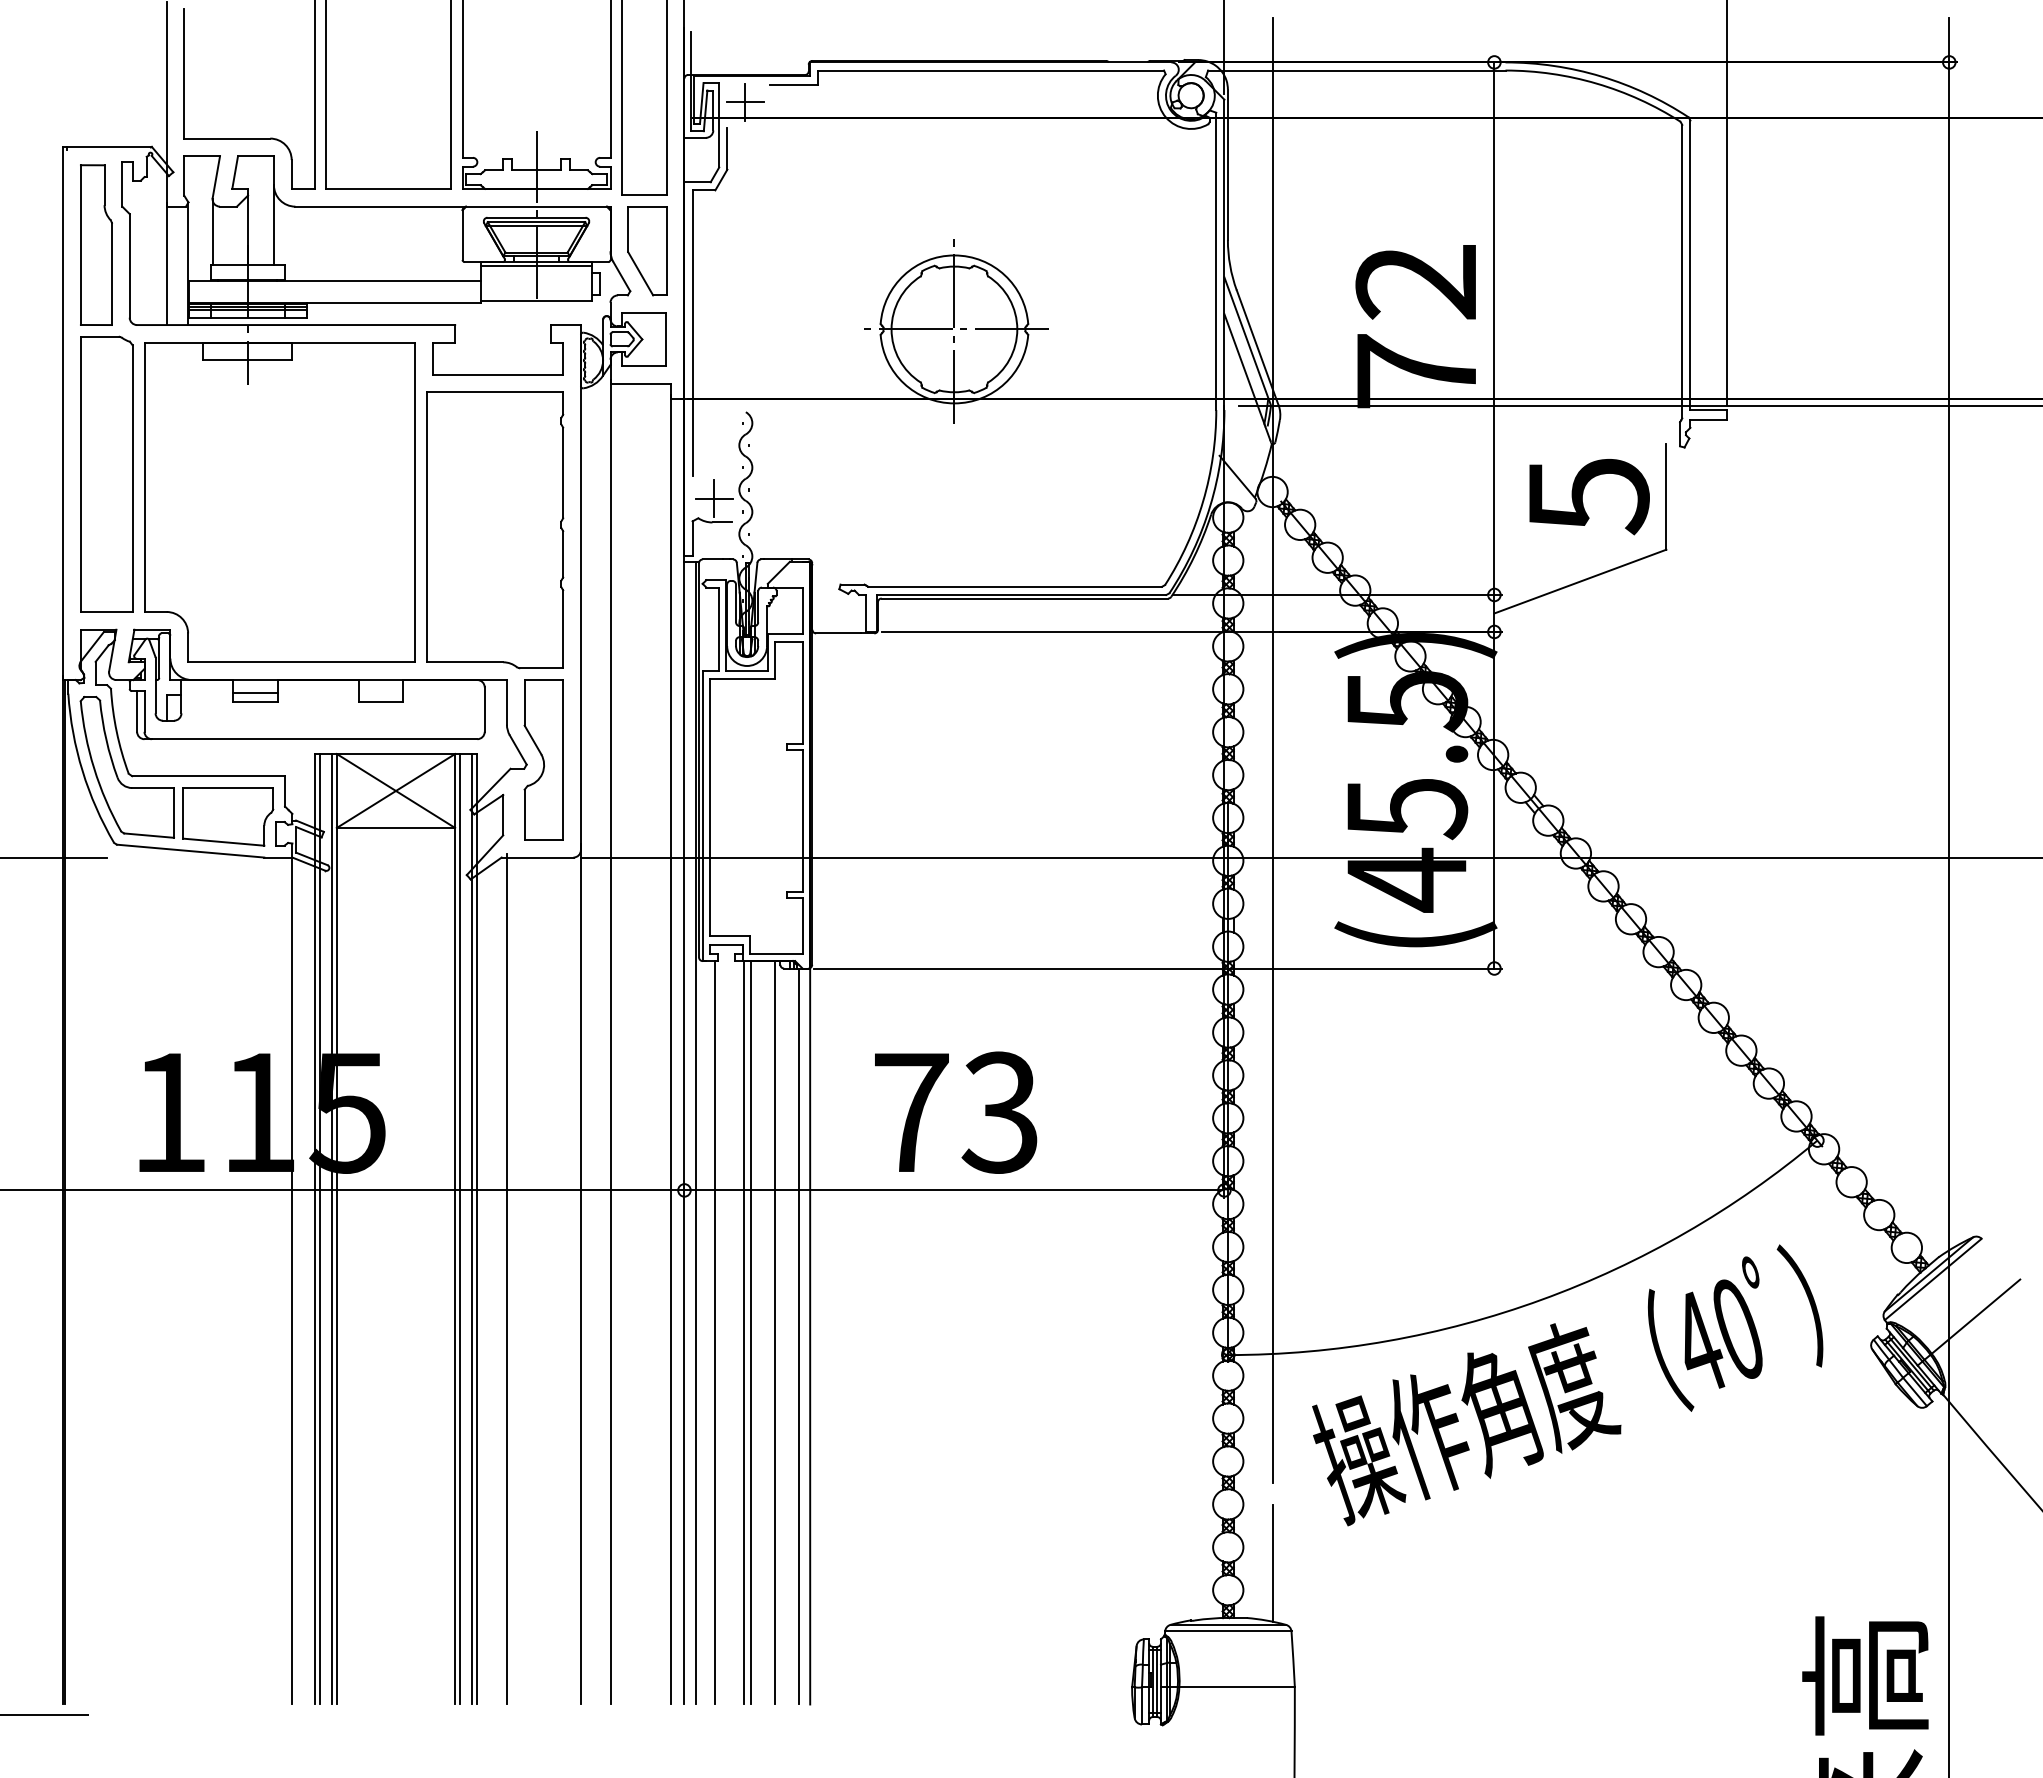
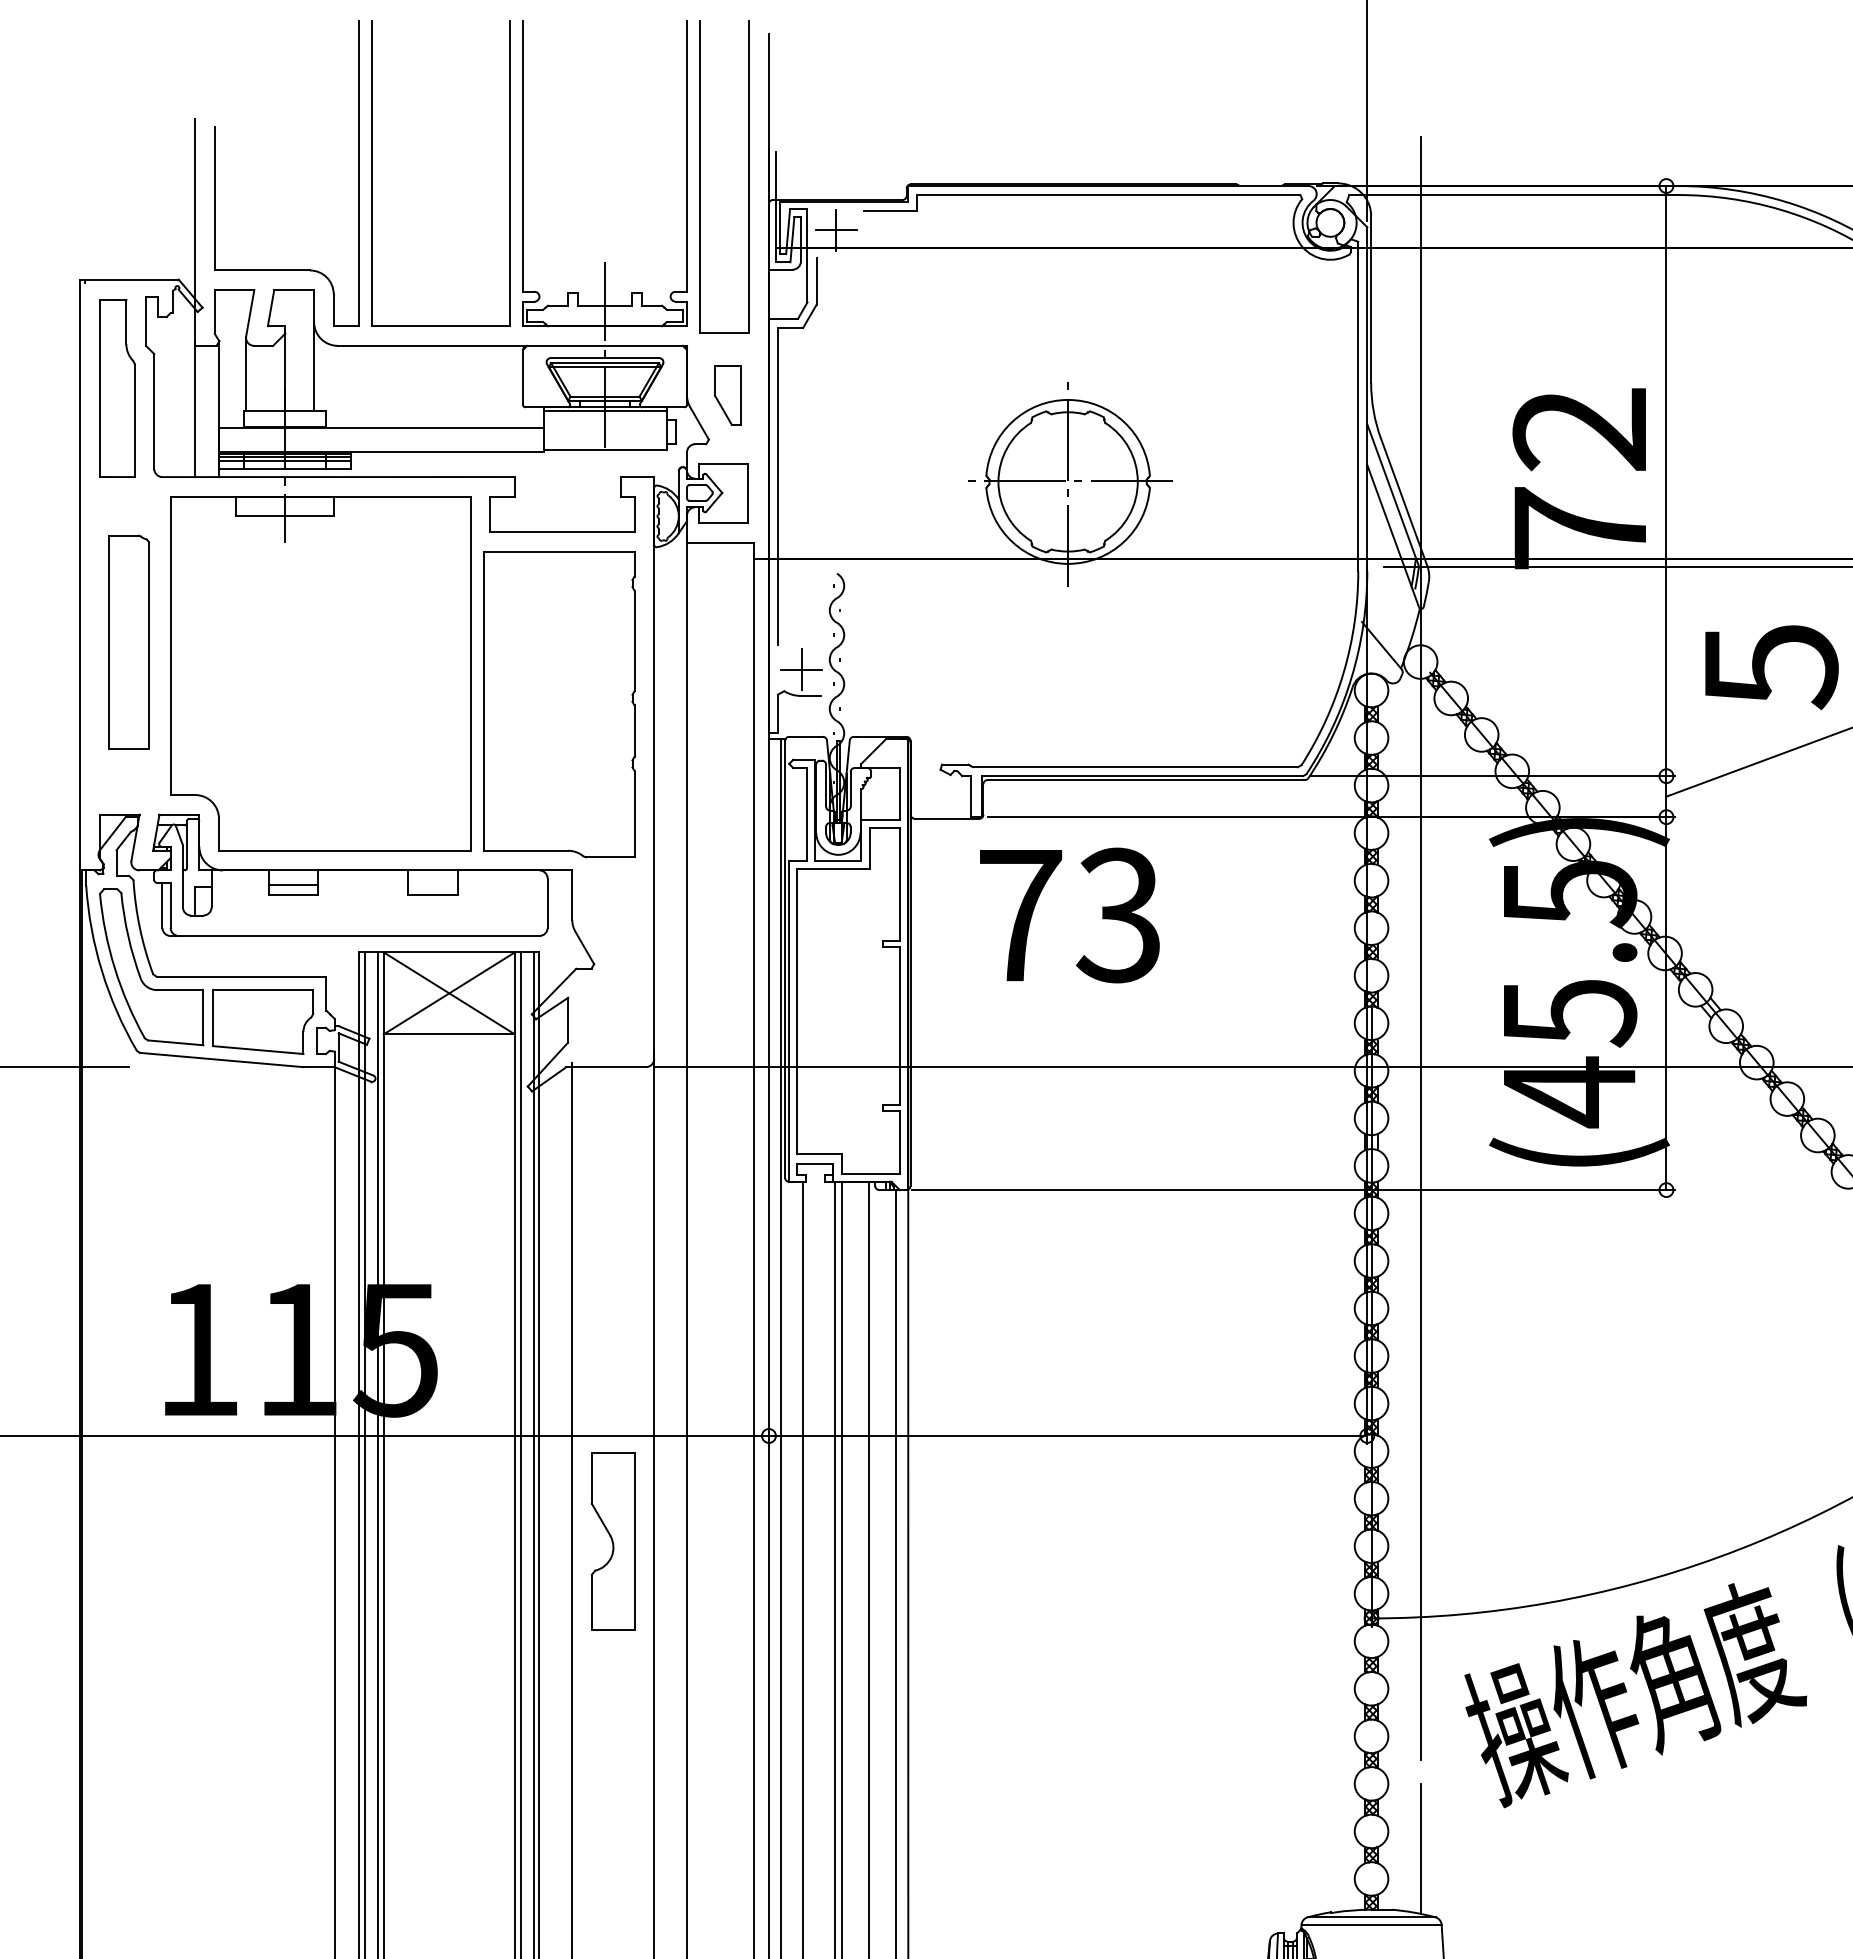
part: (647, 251) -> (728, 395), size x0.6
part: (106, 473) -> (128, 641), size x0.7
part: (543, 759) -> (612, 1541), moved
text: (956, 1112) -> (1070, 915), moved

